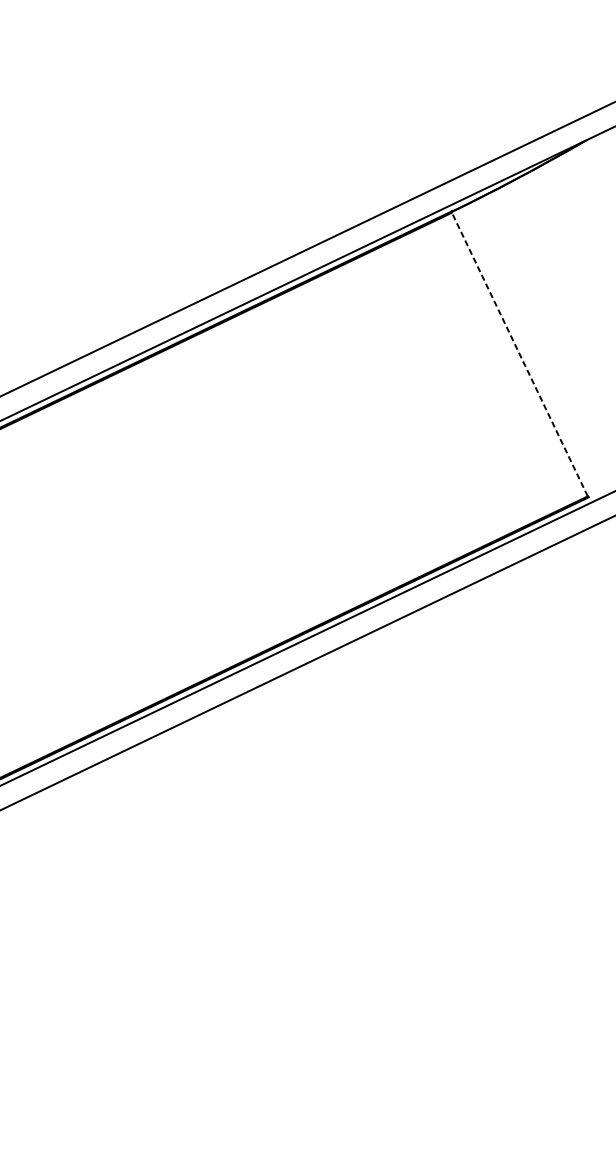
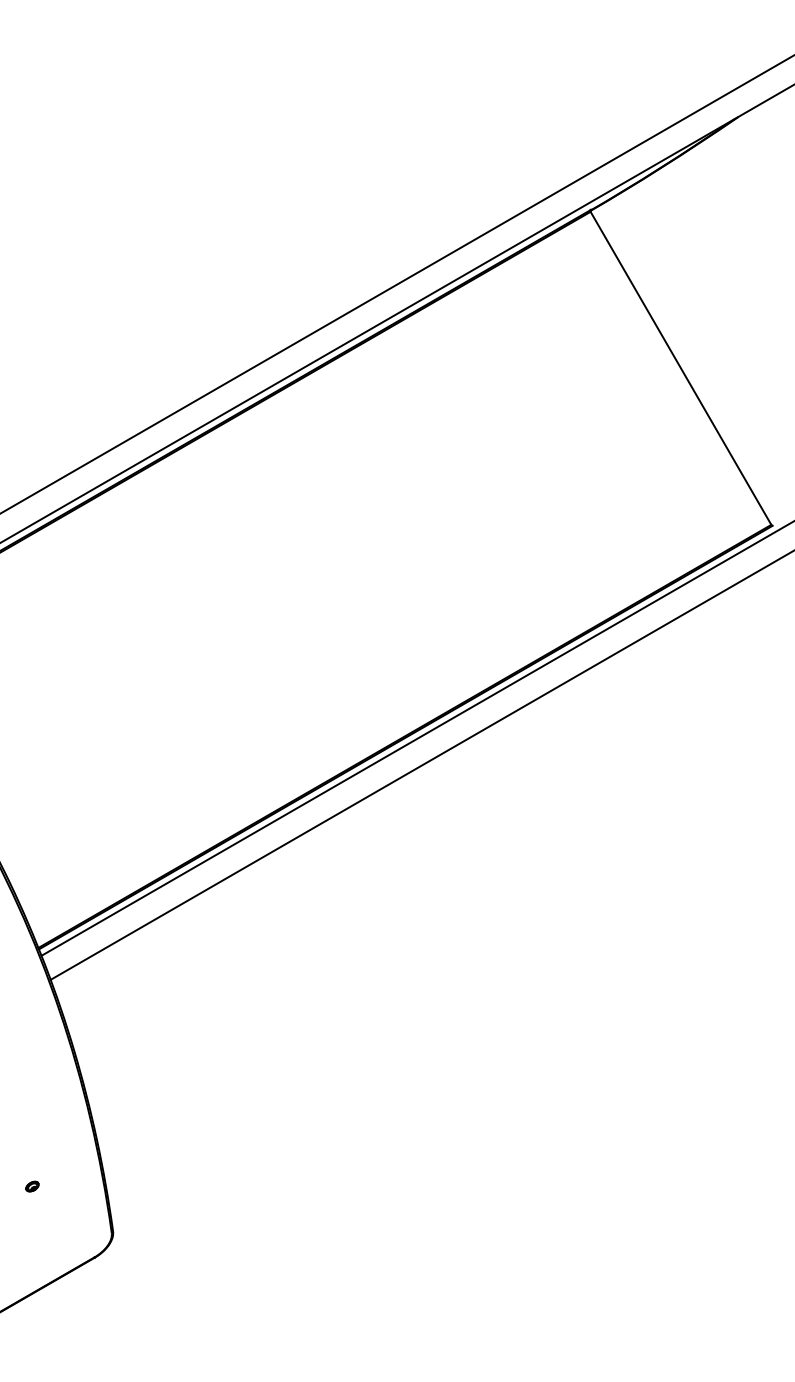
line: (519, 354) -> (680, 368), dashed -> solid

